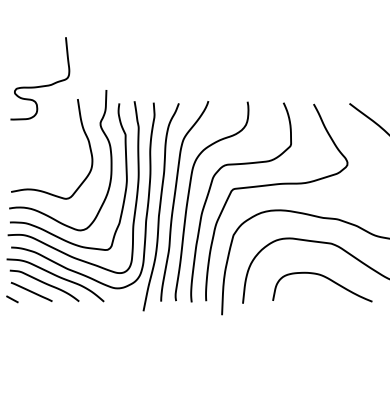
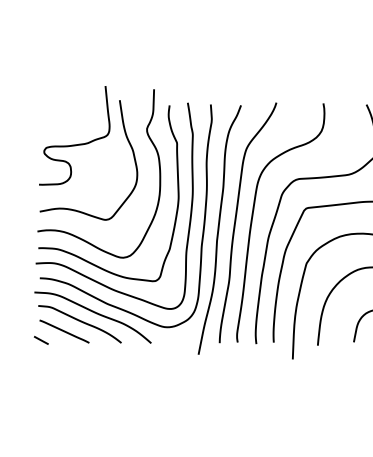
curve: (40, 85) -> (75, 143), moved

